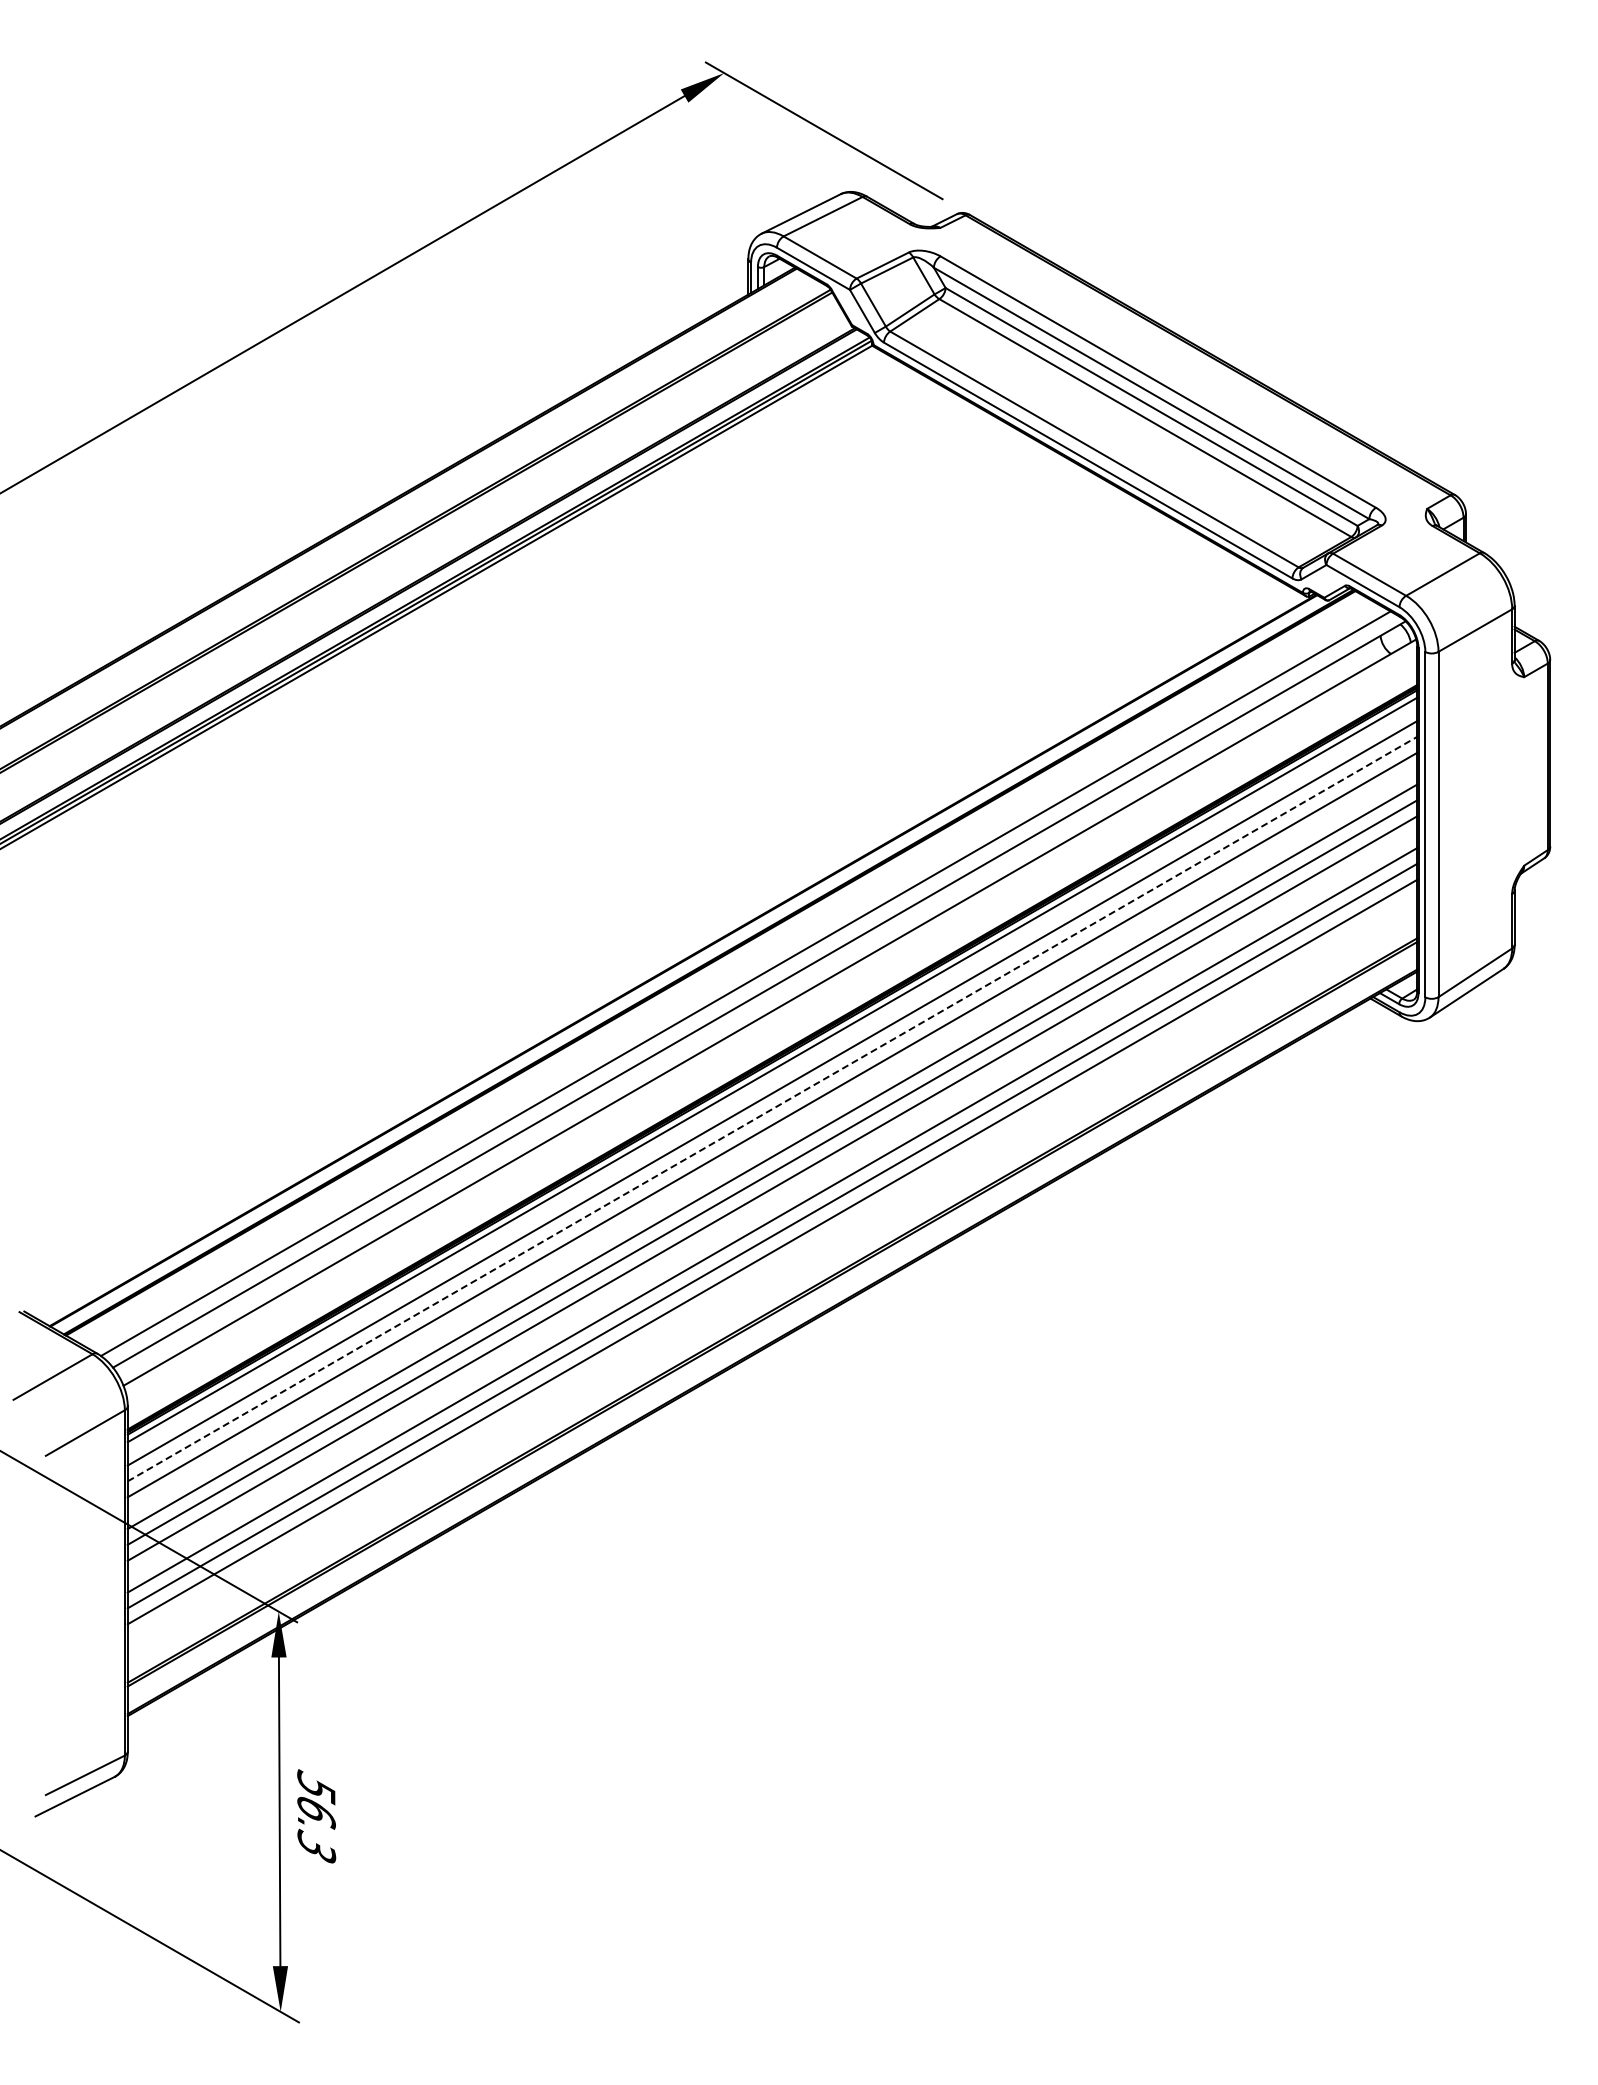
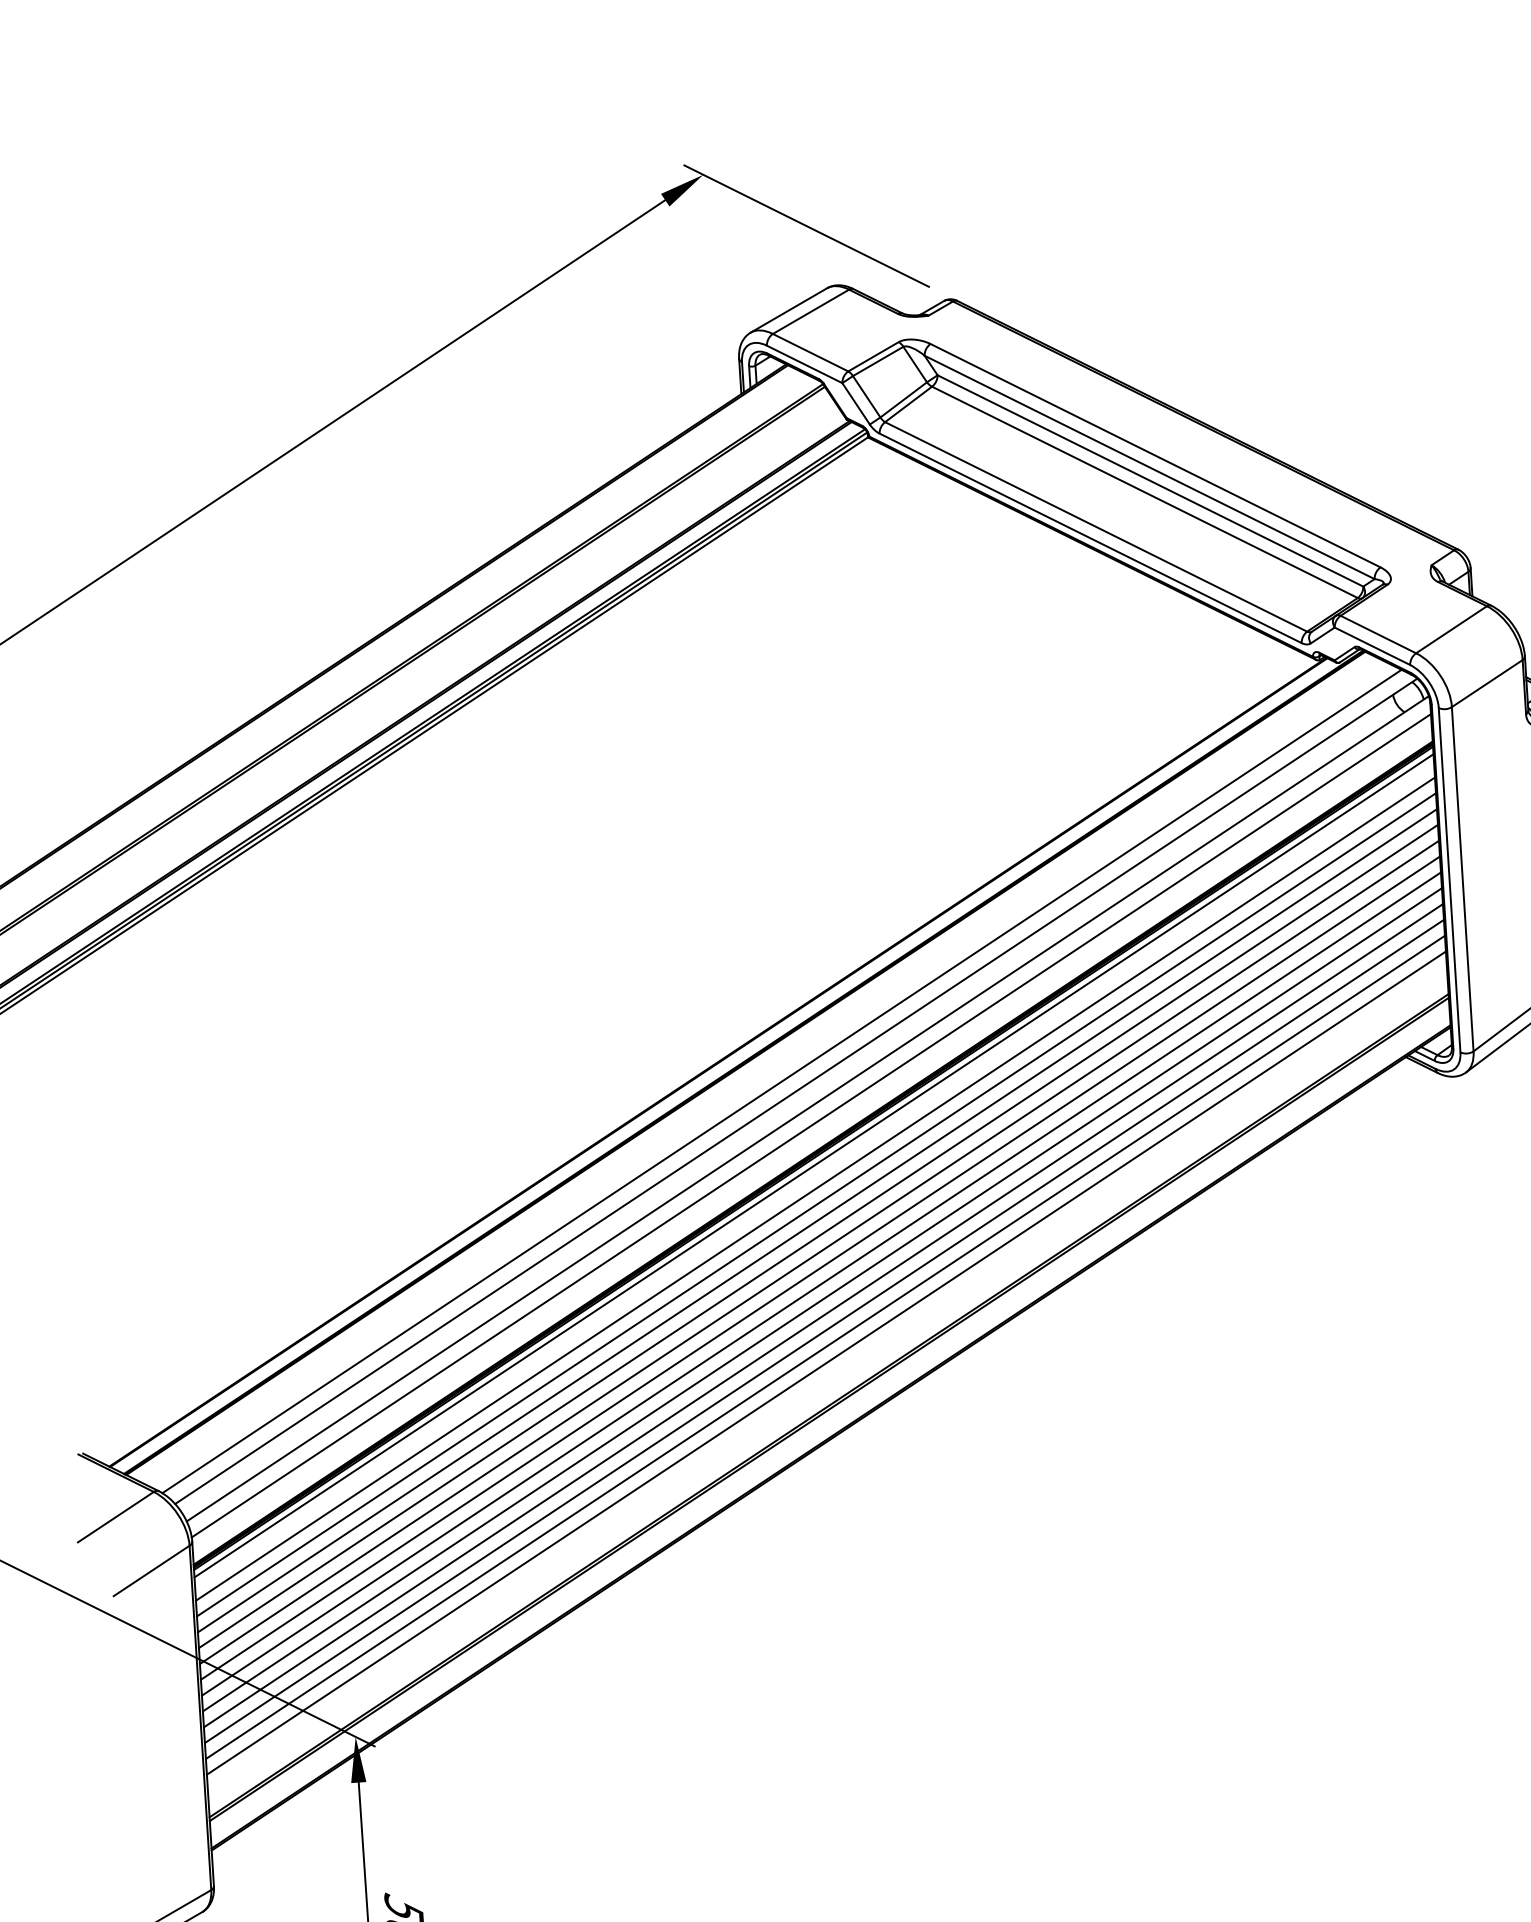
line: (772, 1029) -> (811, 1125), added
line: (772, 1108) -> (816, 1204), dashed -> solid
line: (772, 1140) -> (818, 1236), added
line: (772, 1204) -> (822, 1299), added
line: (772, 1267) -> (826, 1362), added

